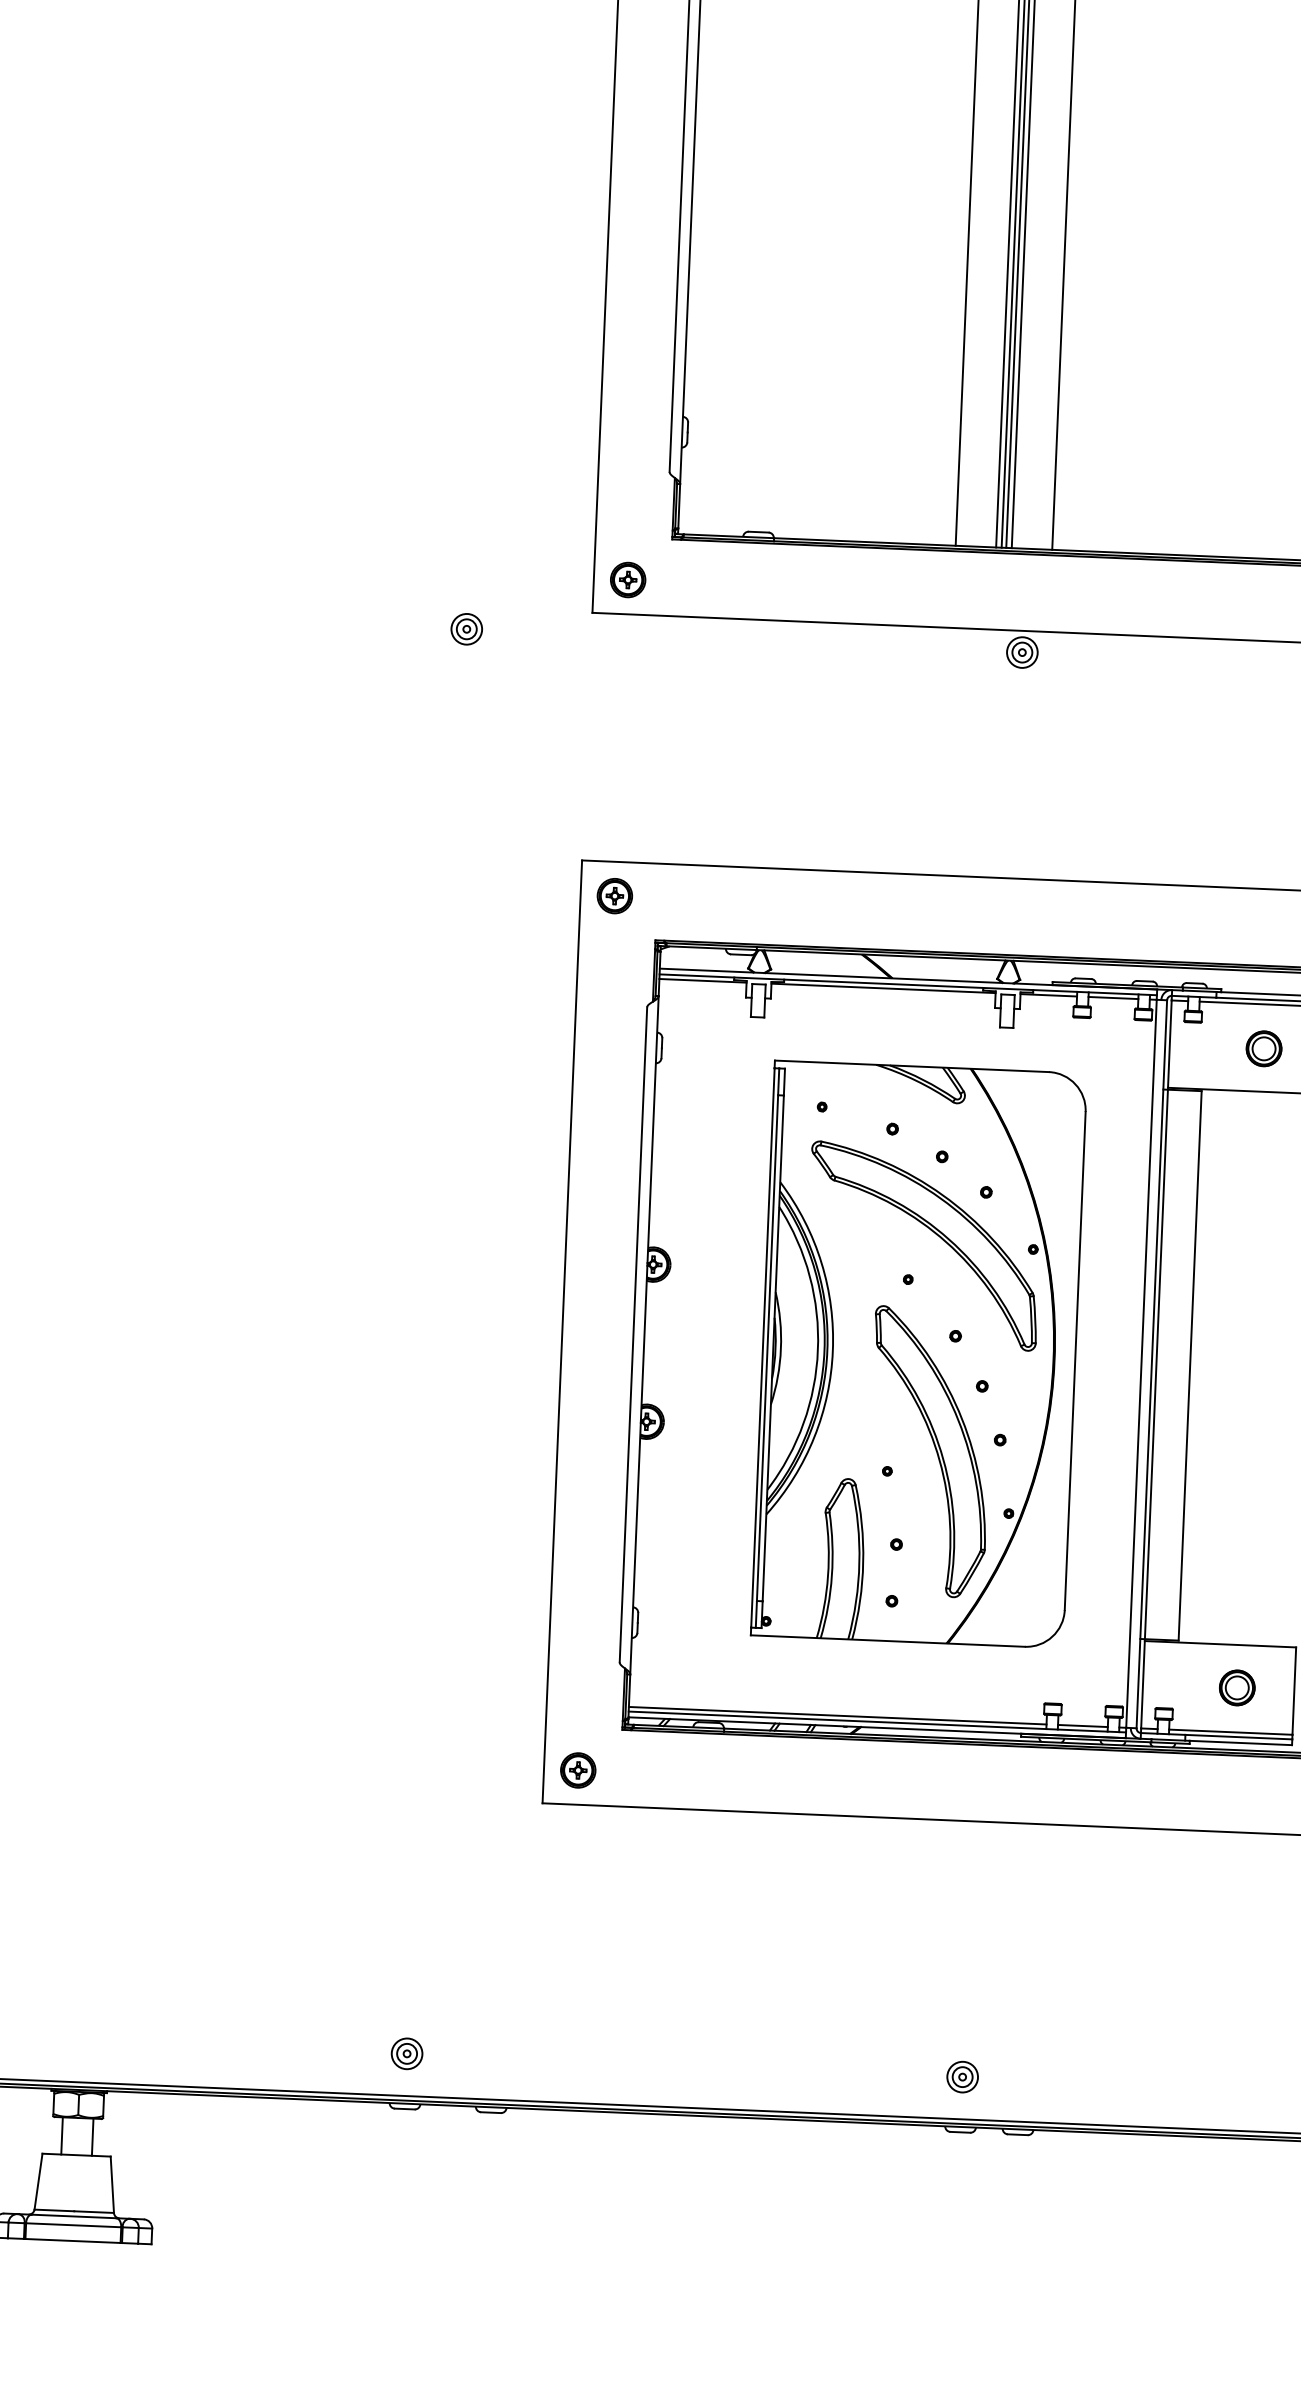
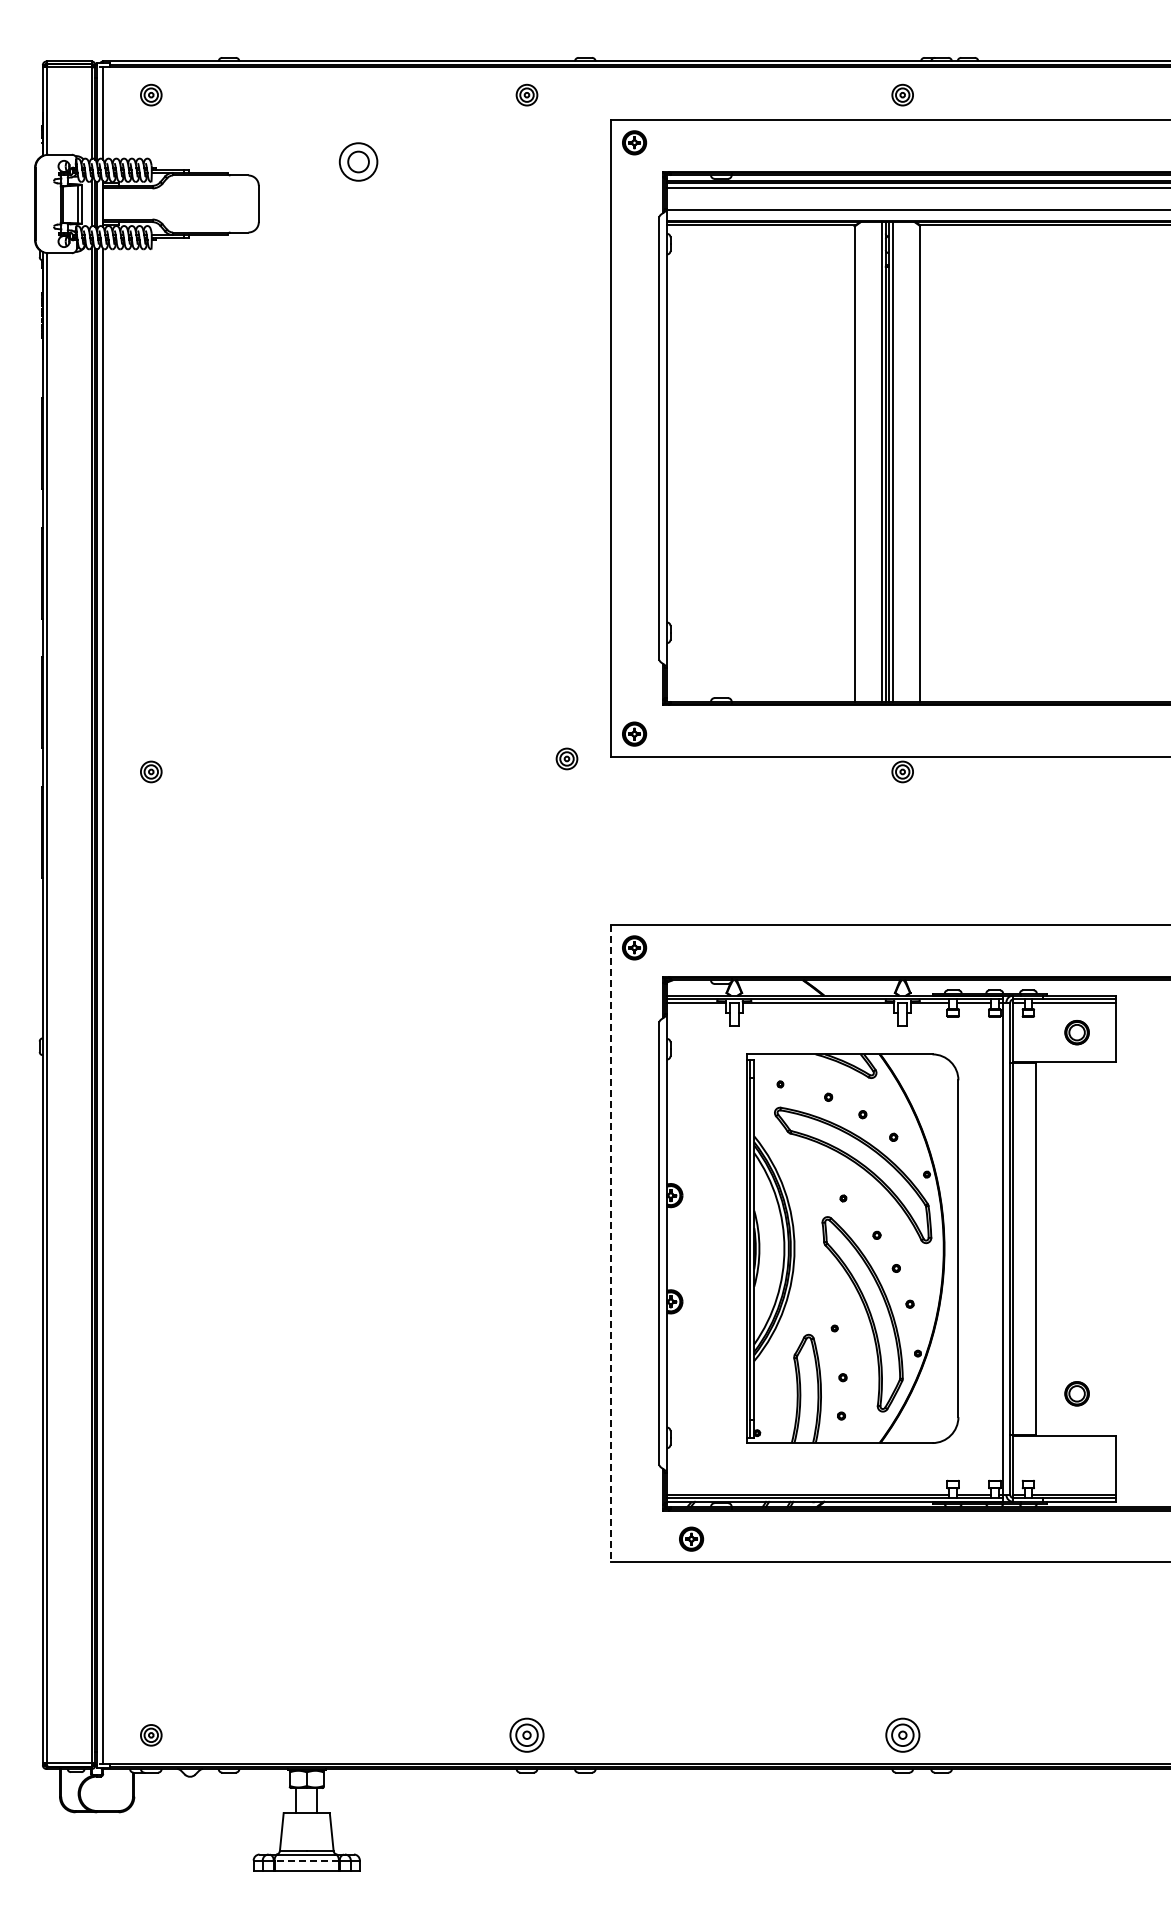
part: (466, 628) -> (566, 758), moved
line: (562, 1331) -> (611, 1243), solid -> dashed
part: (1236, 1687) -> (1076, 1393), moved
part: (578, 1769) -> (691, 1538), moved
part: (406, 2054) -> (526, 1735), size x1.6
part: (962, 2077) -> (902, 1735), size x1.6
line: (73, 2225) -> (306, 1860), solid -> dashed

